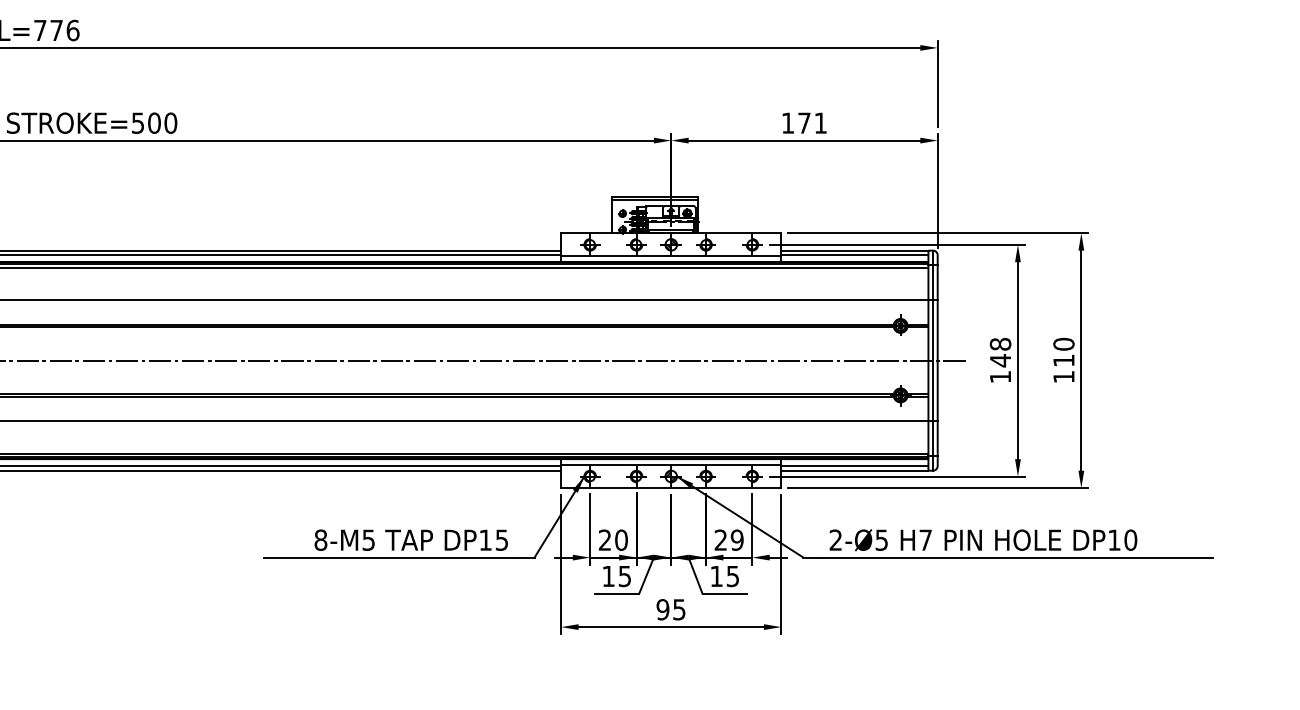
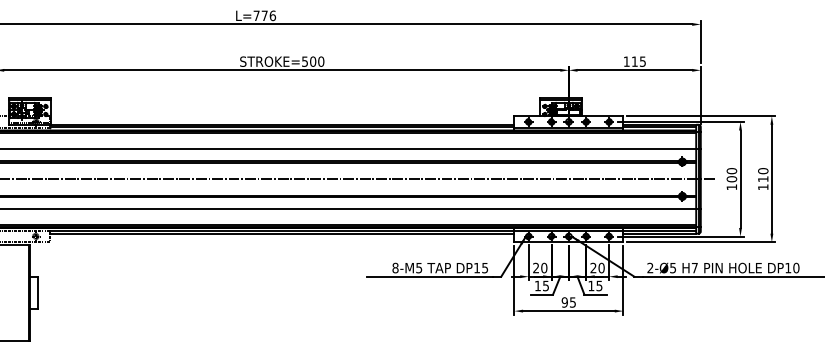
text: (811, 122) -> (638, 61), 171 -> 115
text: (999, 353) -> (731, 175), 148 -> 100
text: (737, 541) -> (601, 268), 29 -> 20

